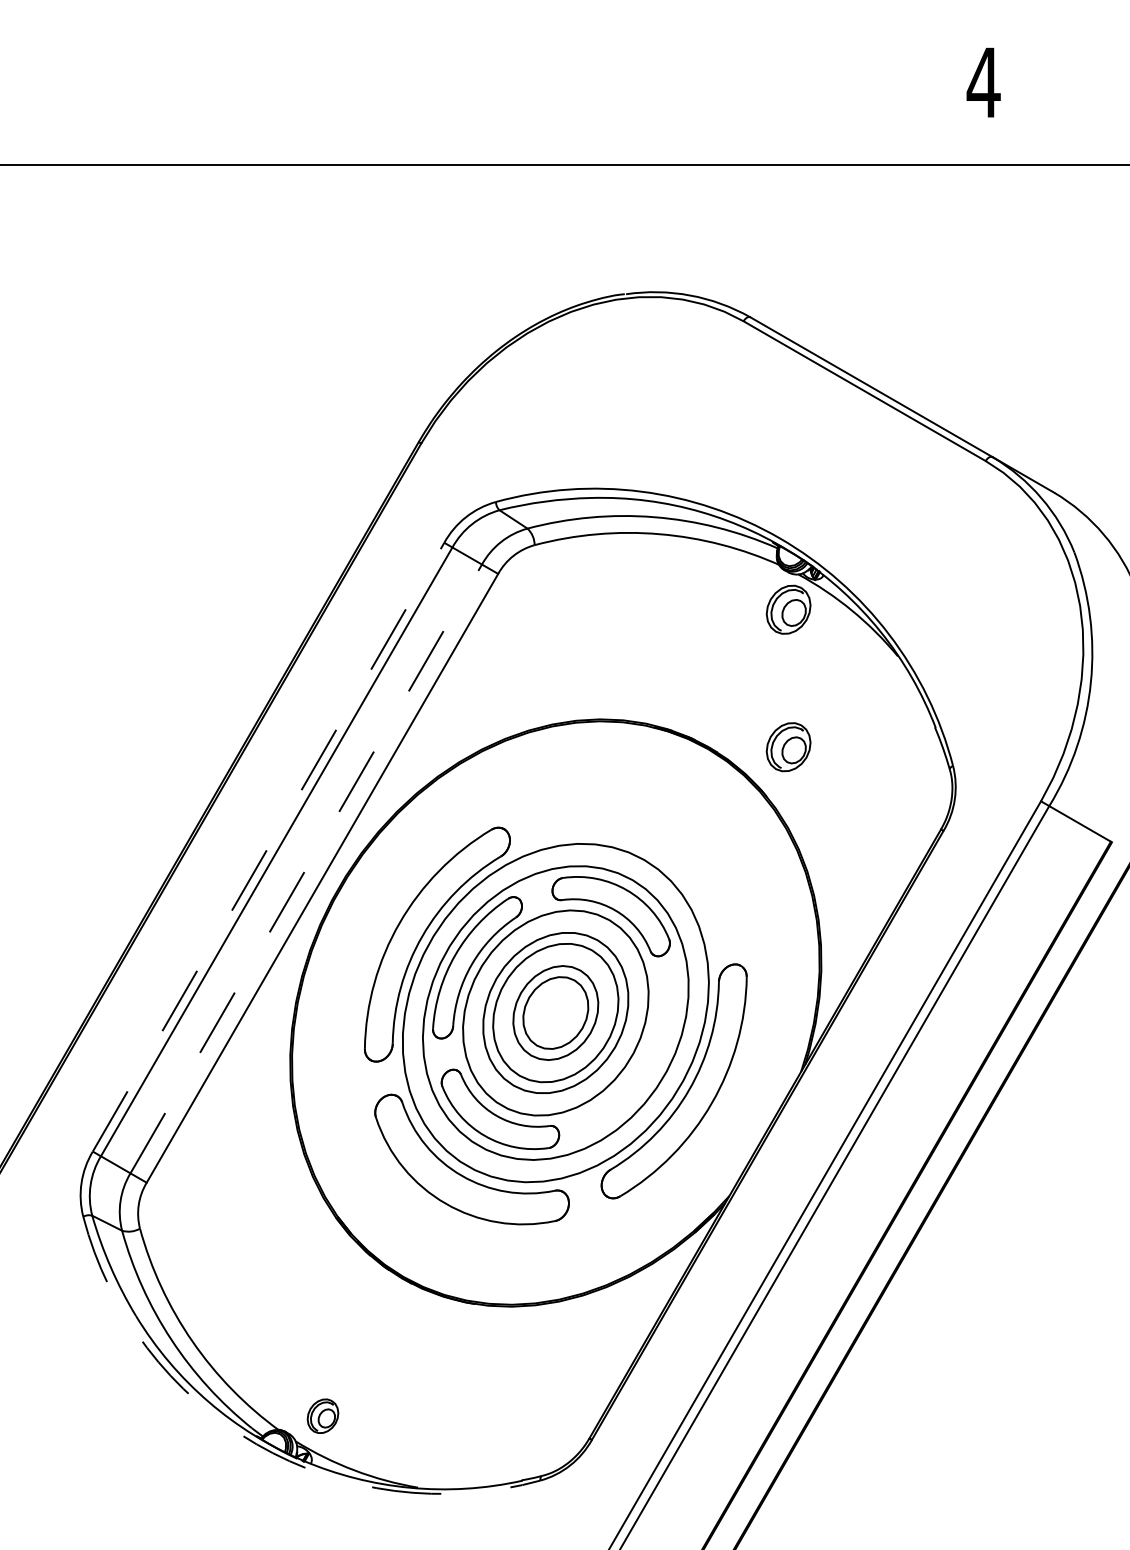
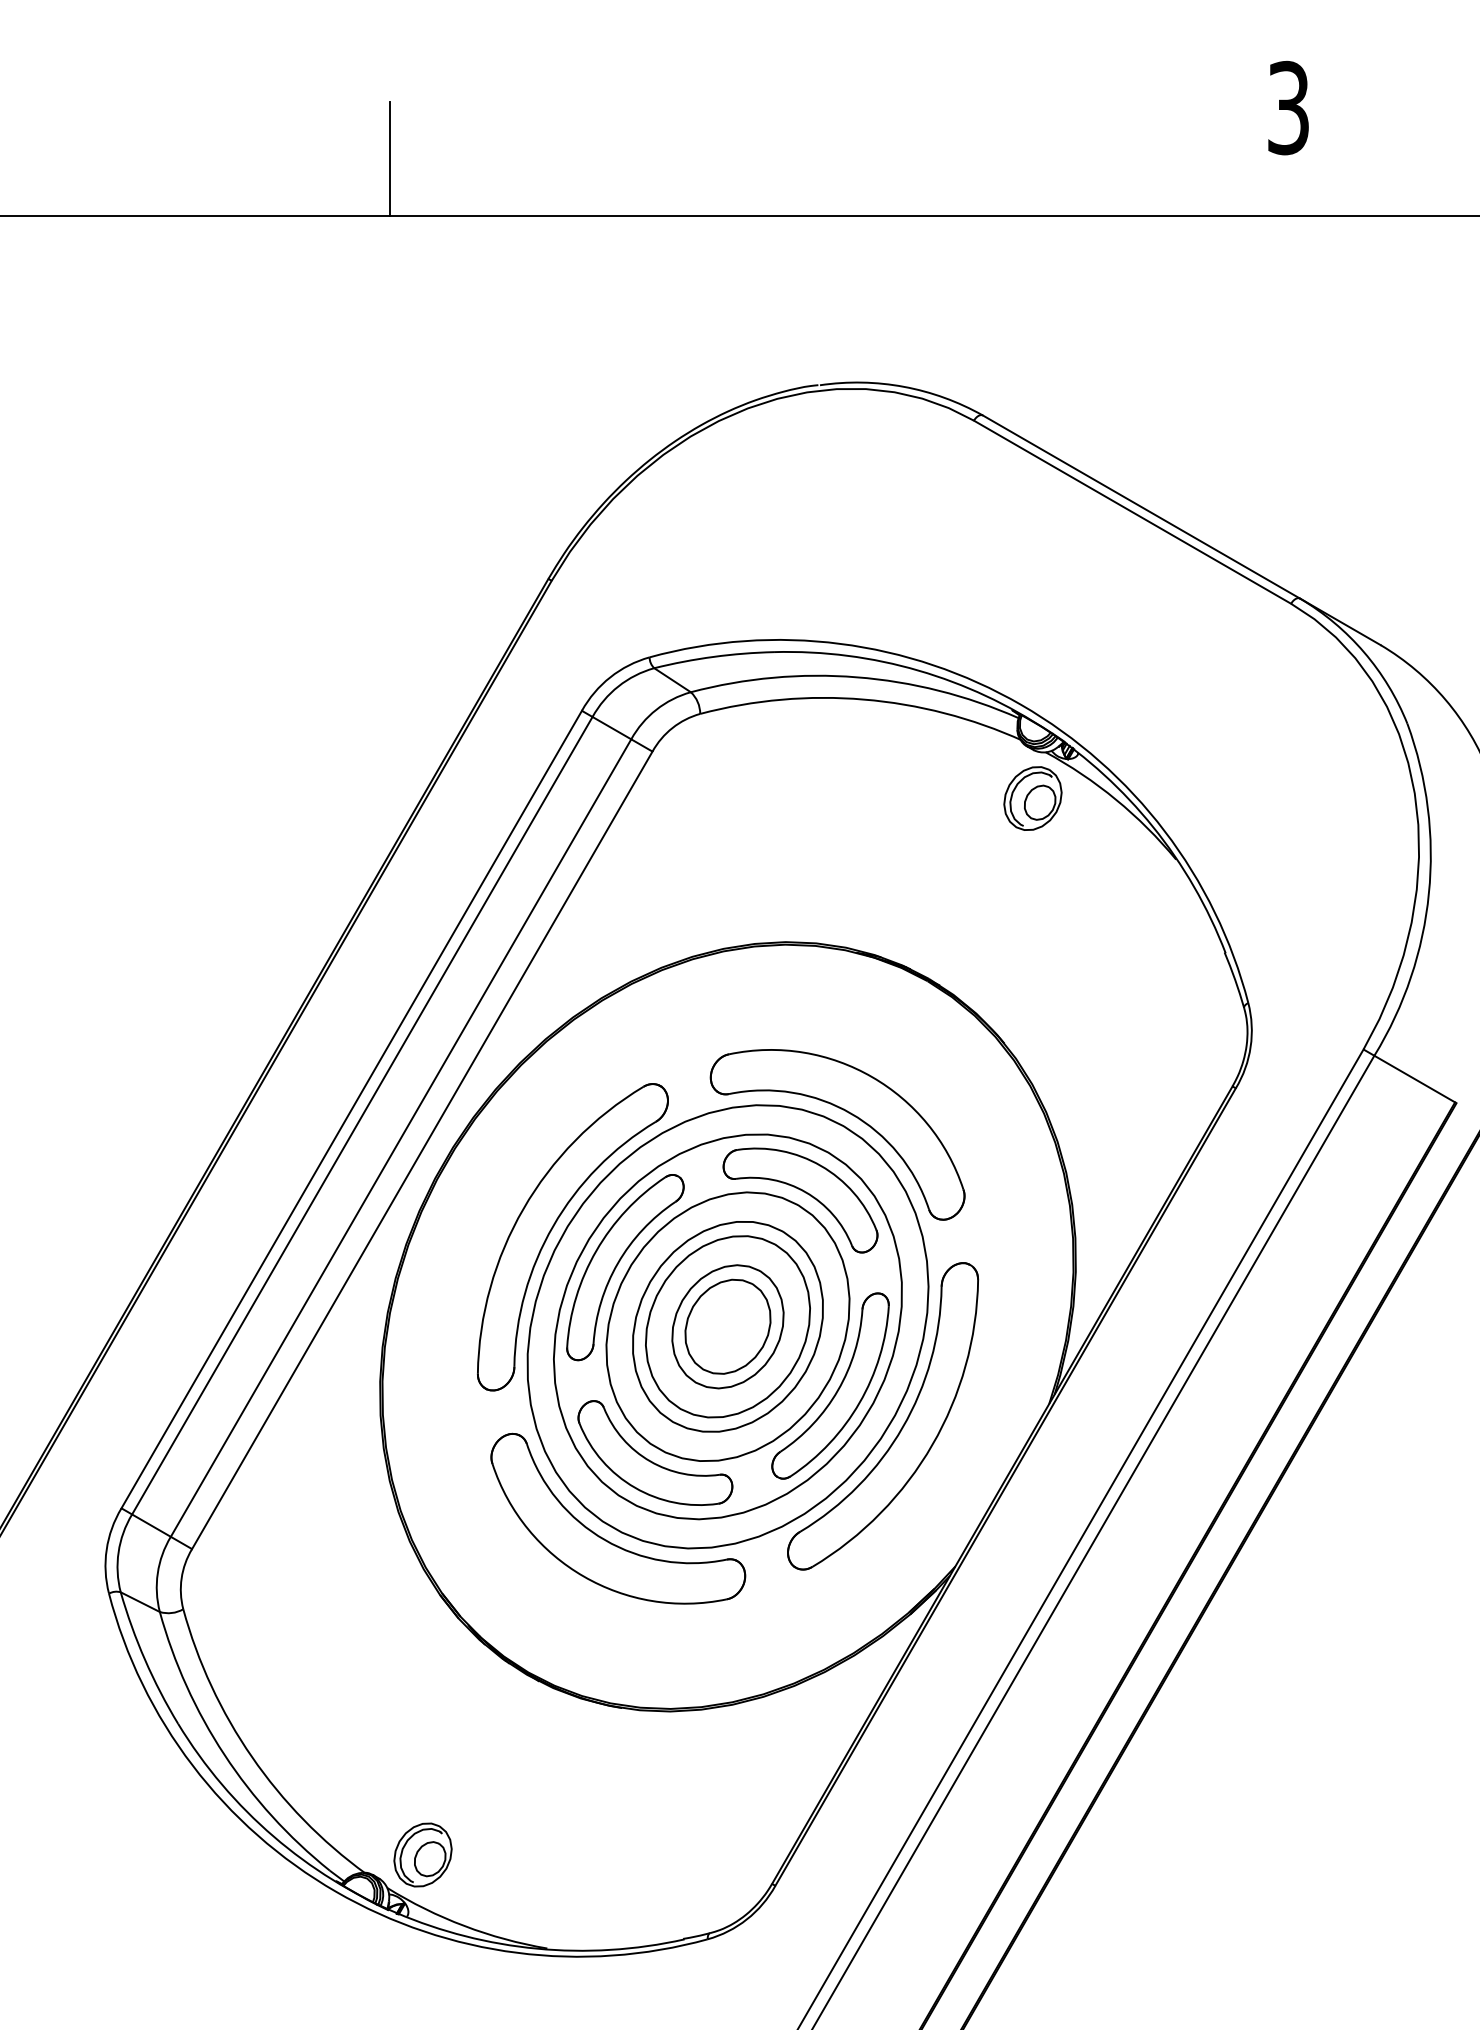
text: (983, 82) -> (1288, 107), 4 -> 3
line: (297, 121) -> (389, 158), added
part: (788, 747) -> (1032, 978), removed
line: (268, 847) -> (351, 1109), dashed -> solid
part: (650, 851) -> (851, 1115), added
line: (306, 868) -> (401, 1137), dashed -> solid
part: (638, 1061) -> (836, 1390), added
part: (322, 1415) -> (422, 1854), size x1.43
arc: (256, 1444) -> (336, 1891), dashed -> solid

